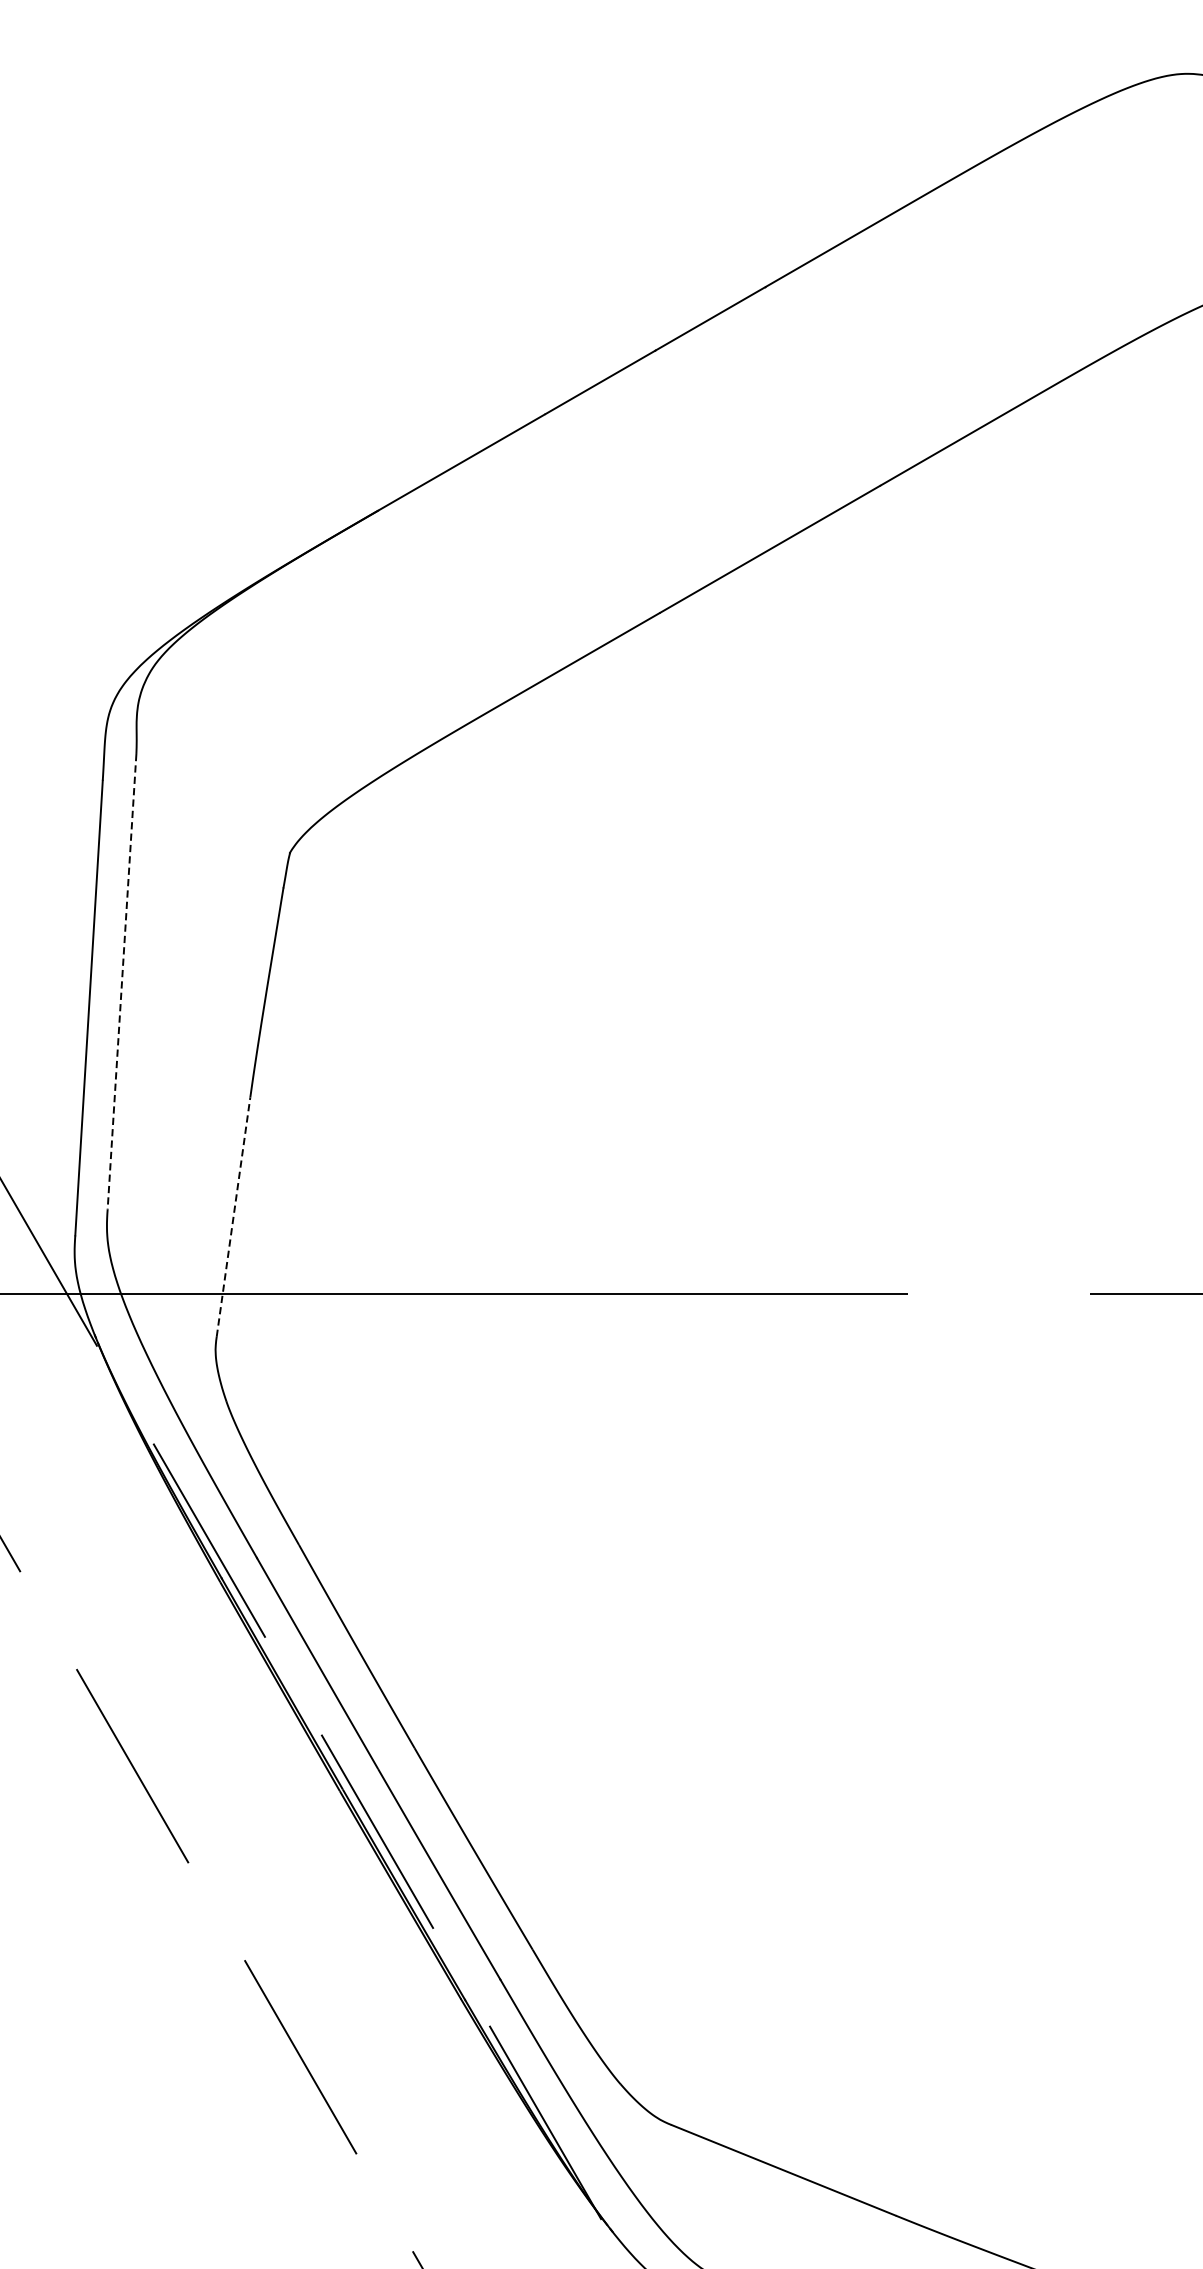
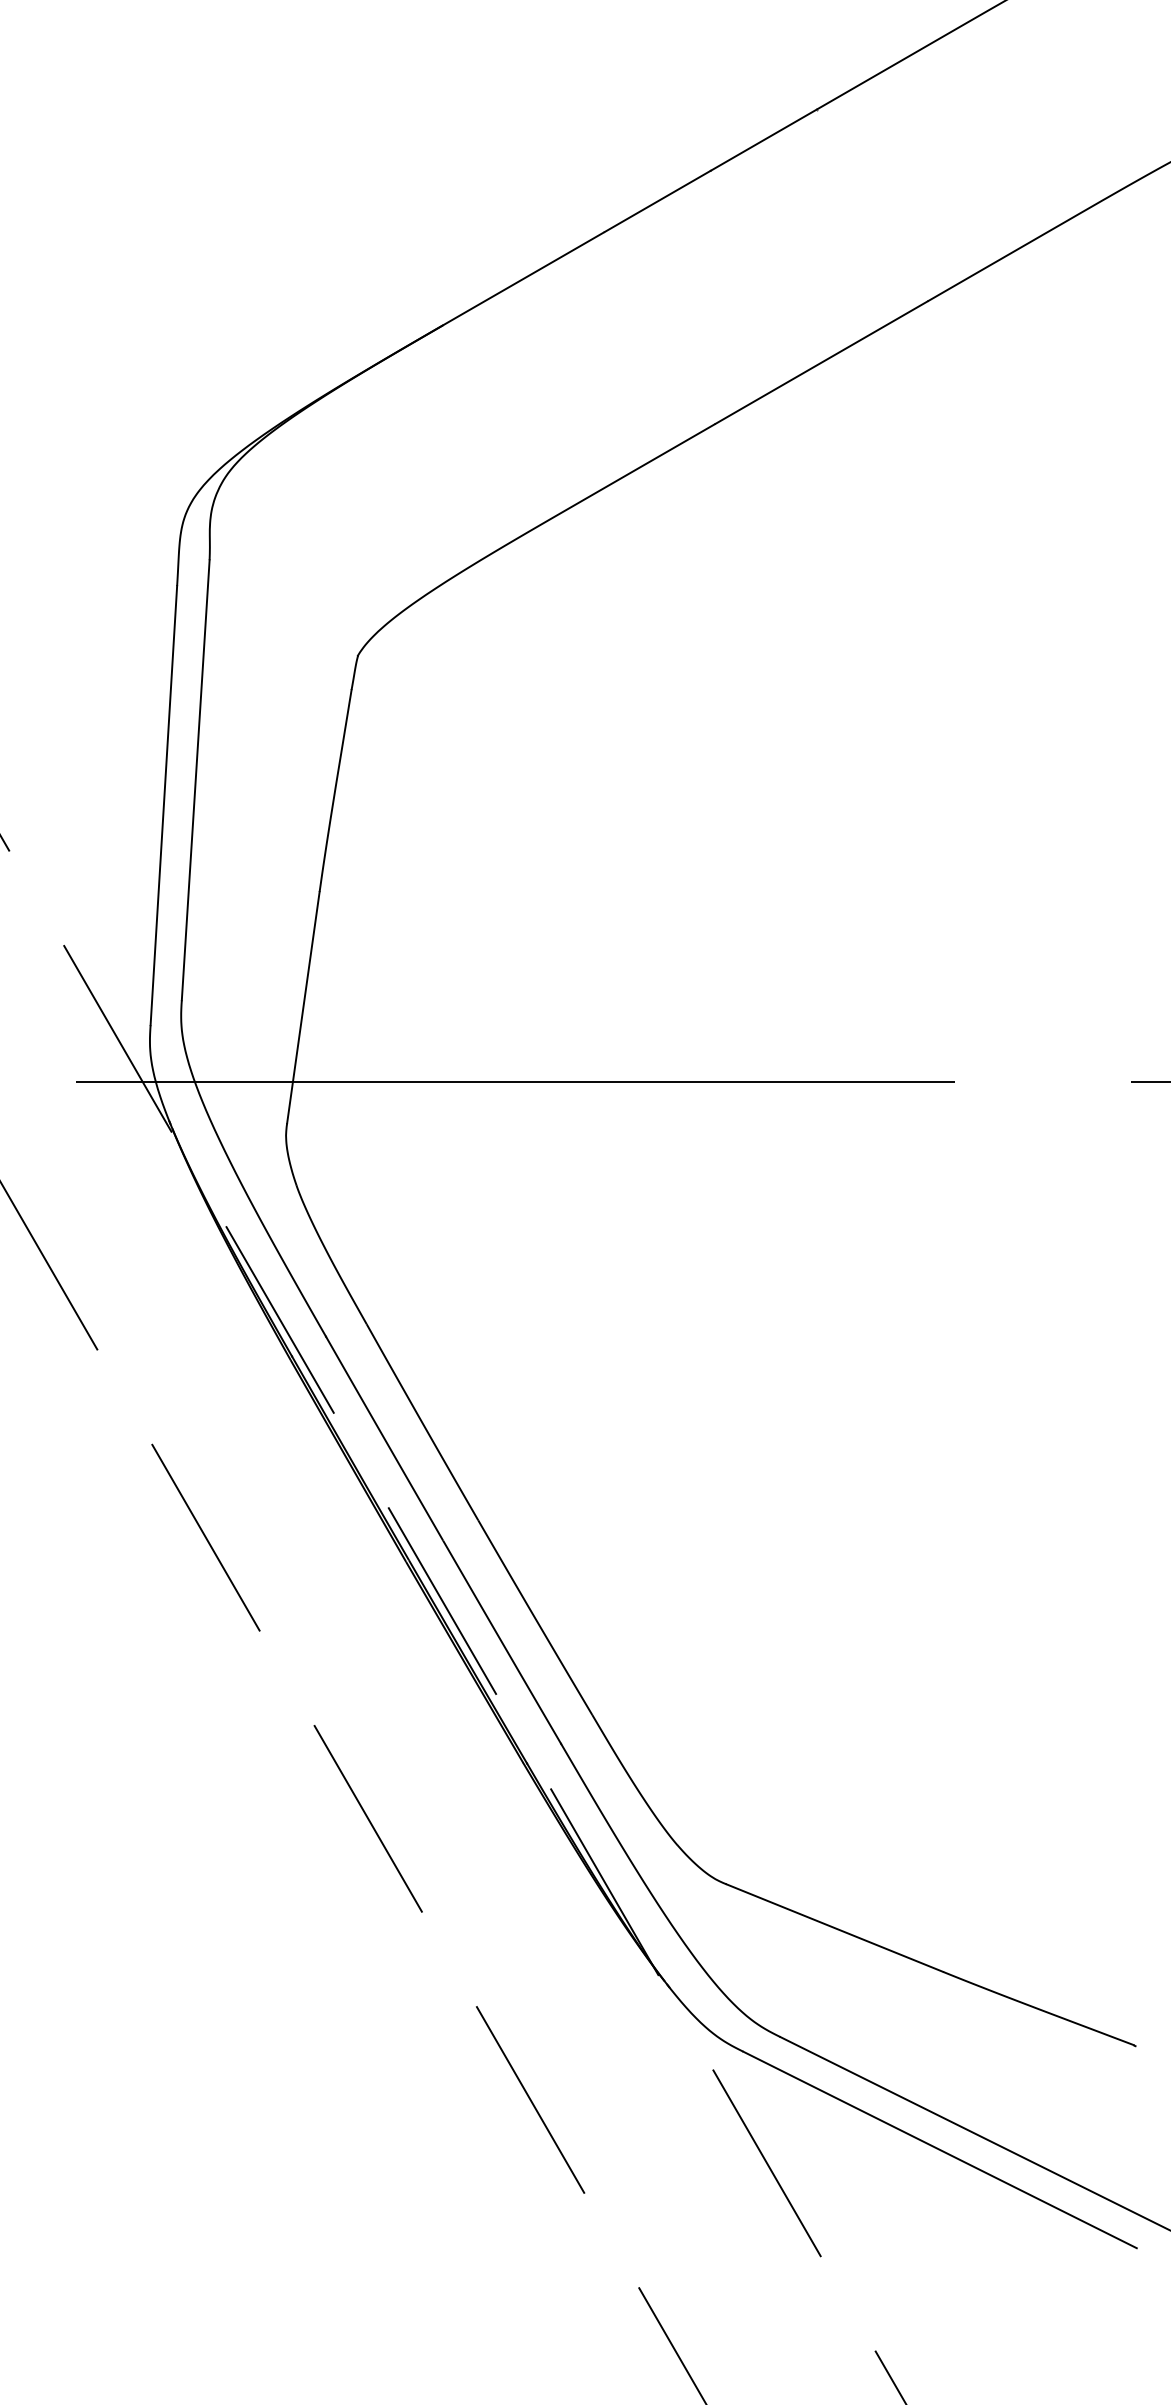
line: (121, 982) -> (195, 780), dashed -> solid
line: (233, 1217) -> (303, 1007), dashed -> solid

